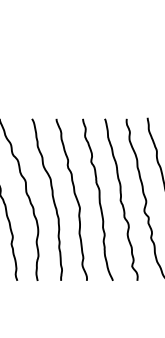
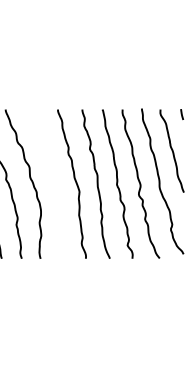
curve: (51, 196) -> (53, 181), removed

